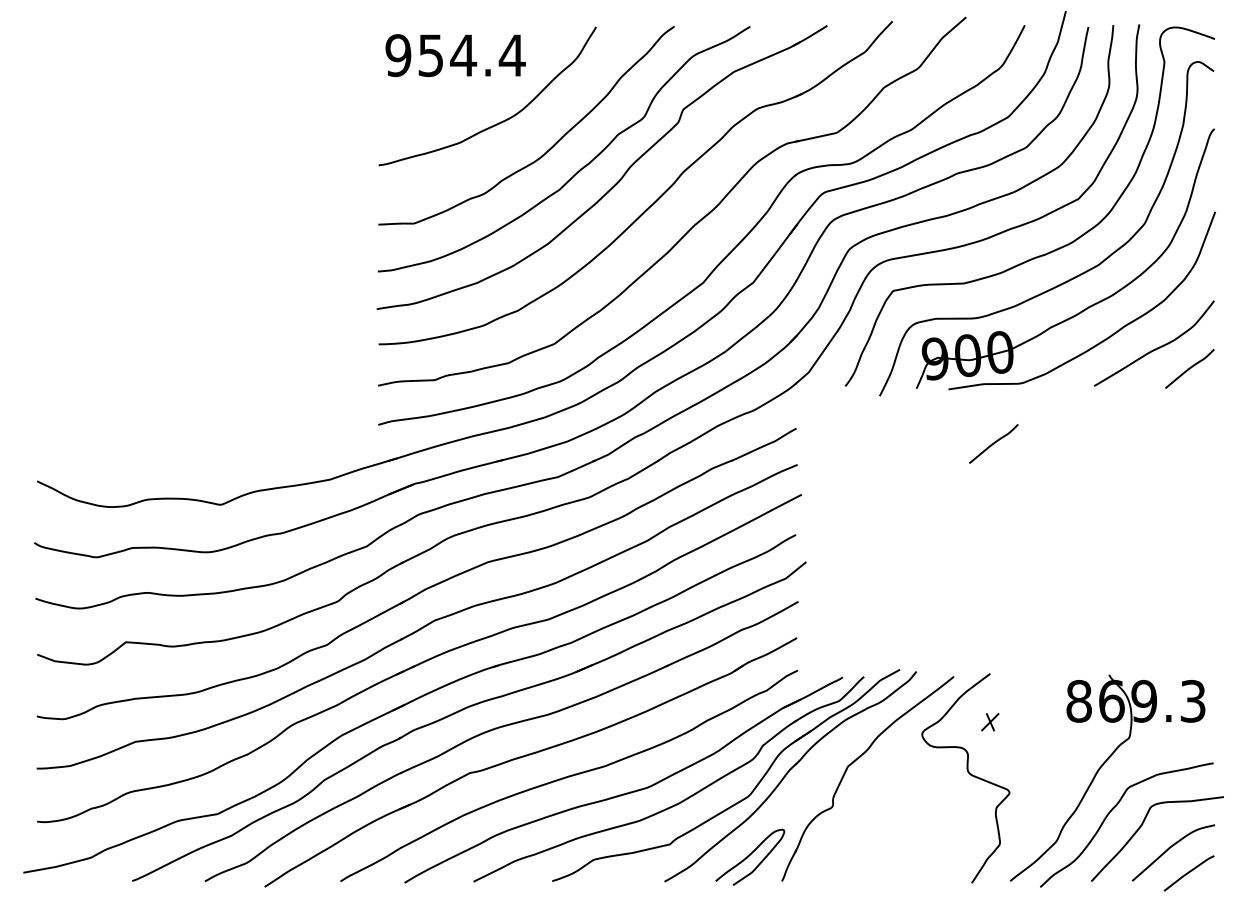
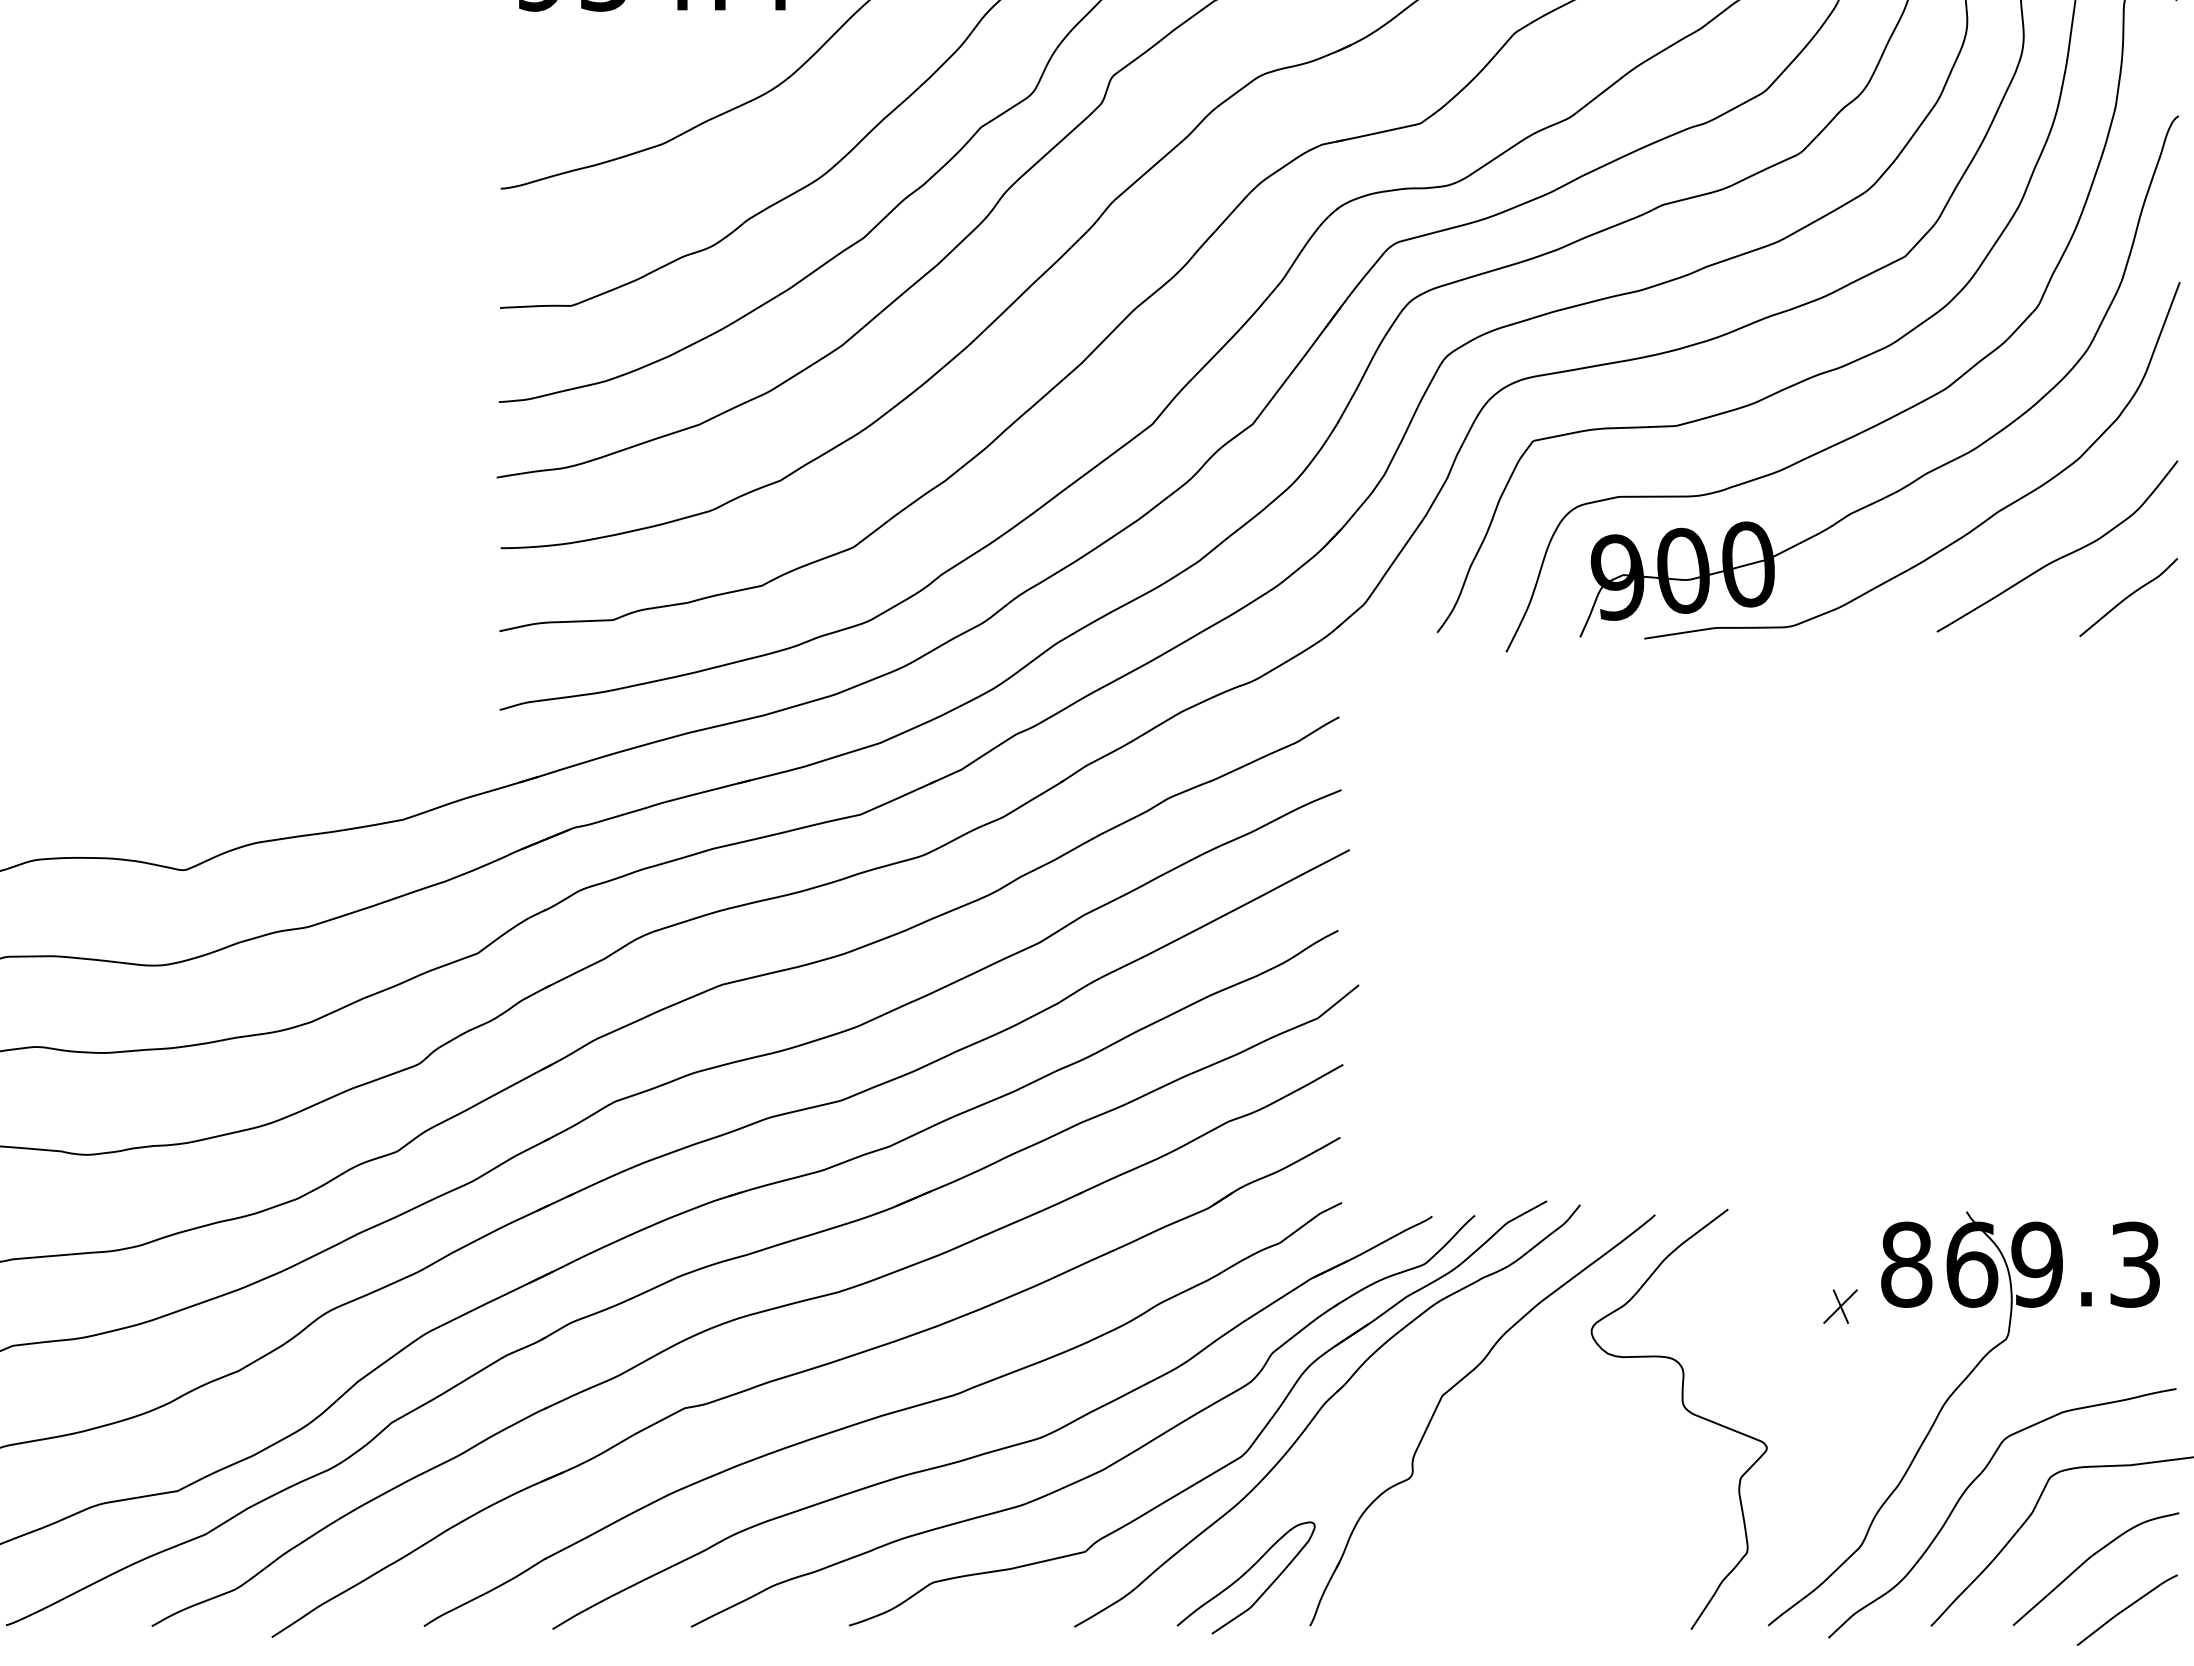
curve: (993, 443) -> (1734, 747), removed
part: (990, 722) -> (1840, 1307), moved

